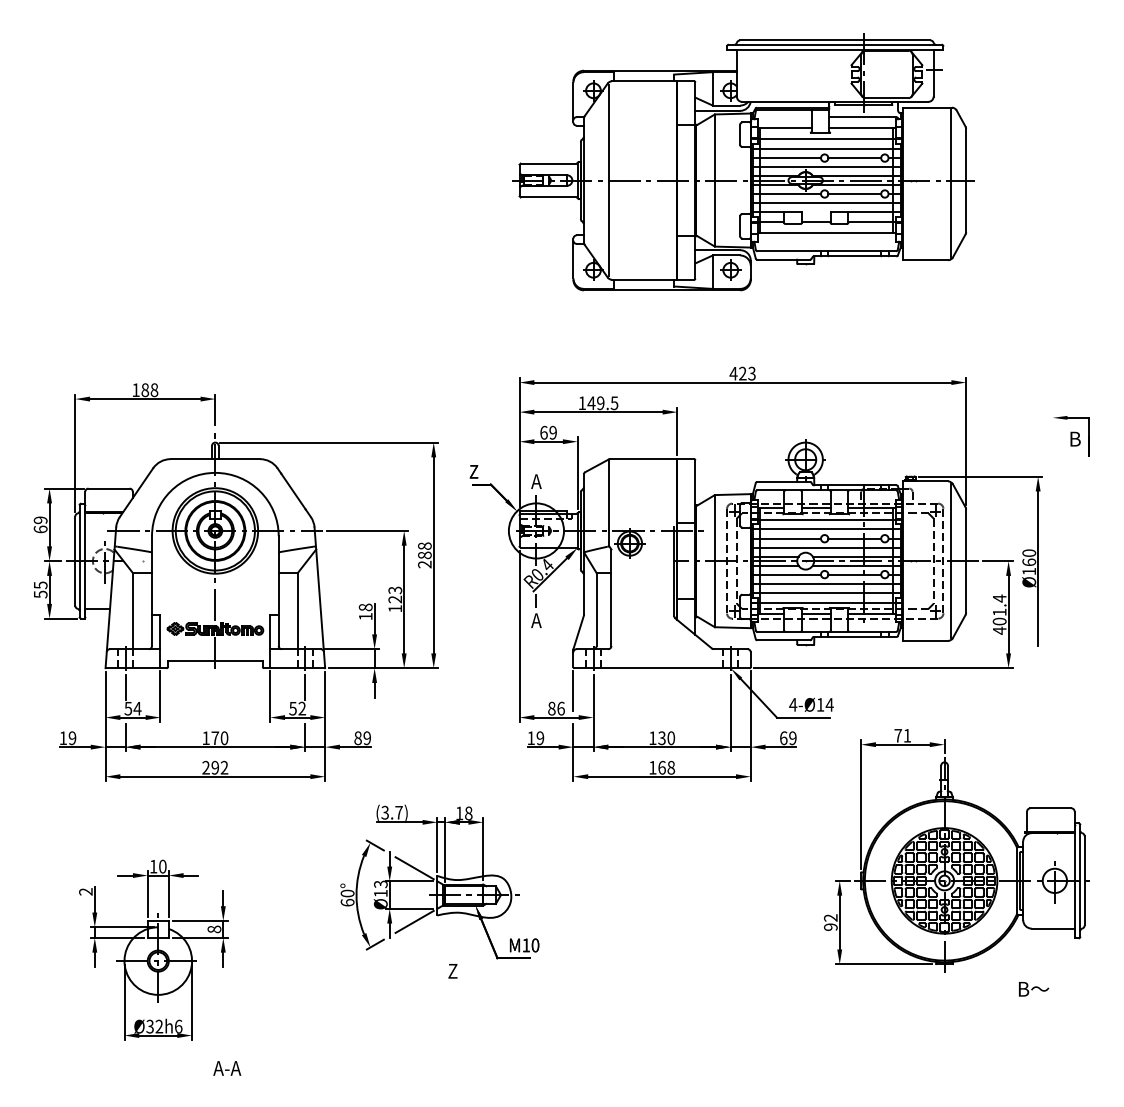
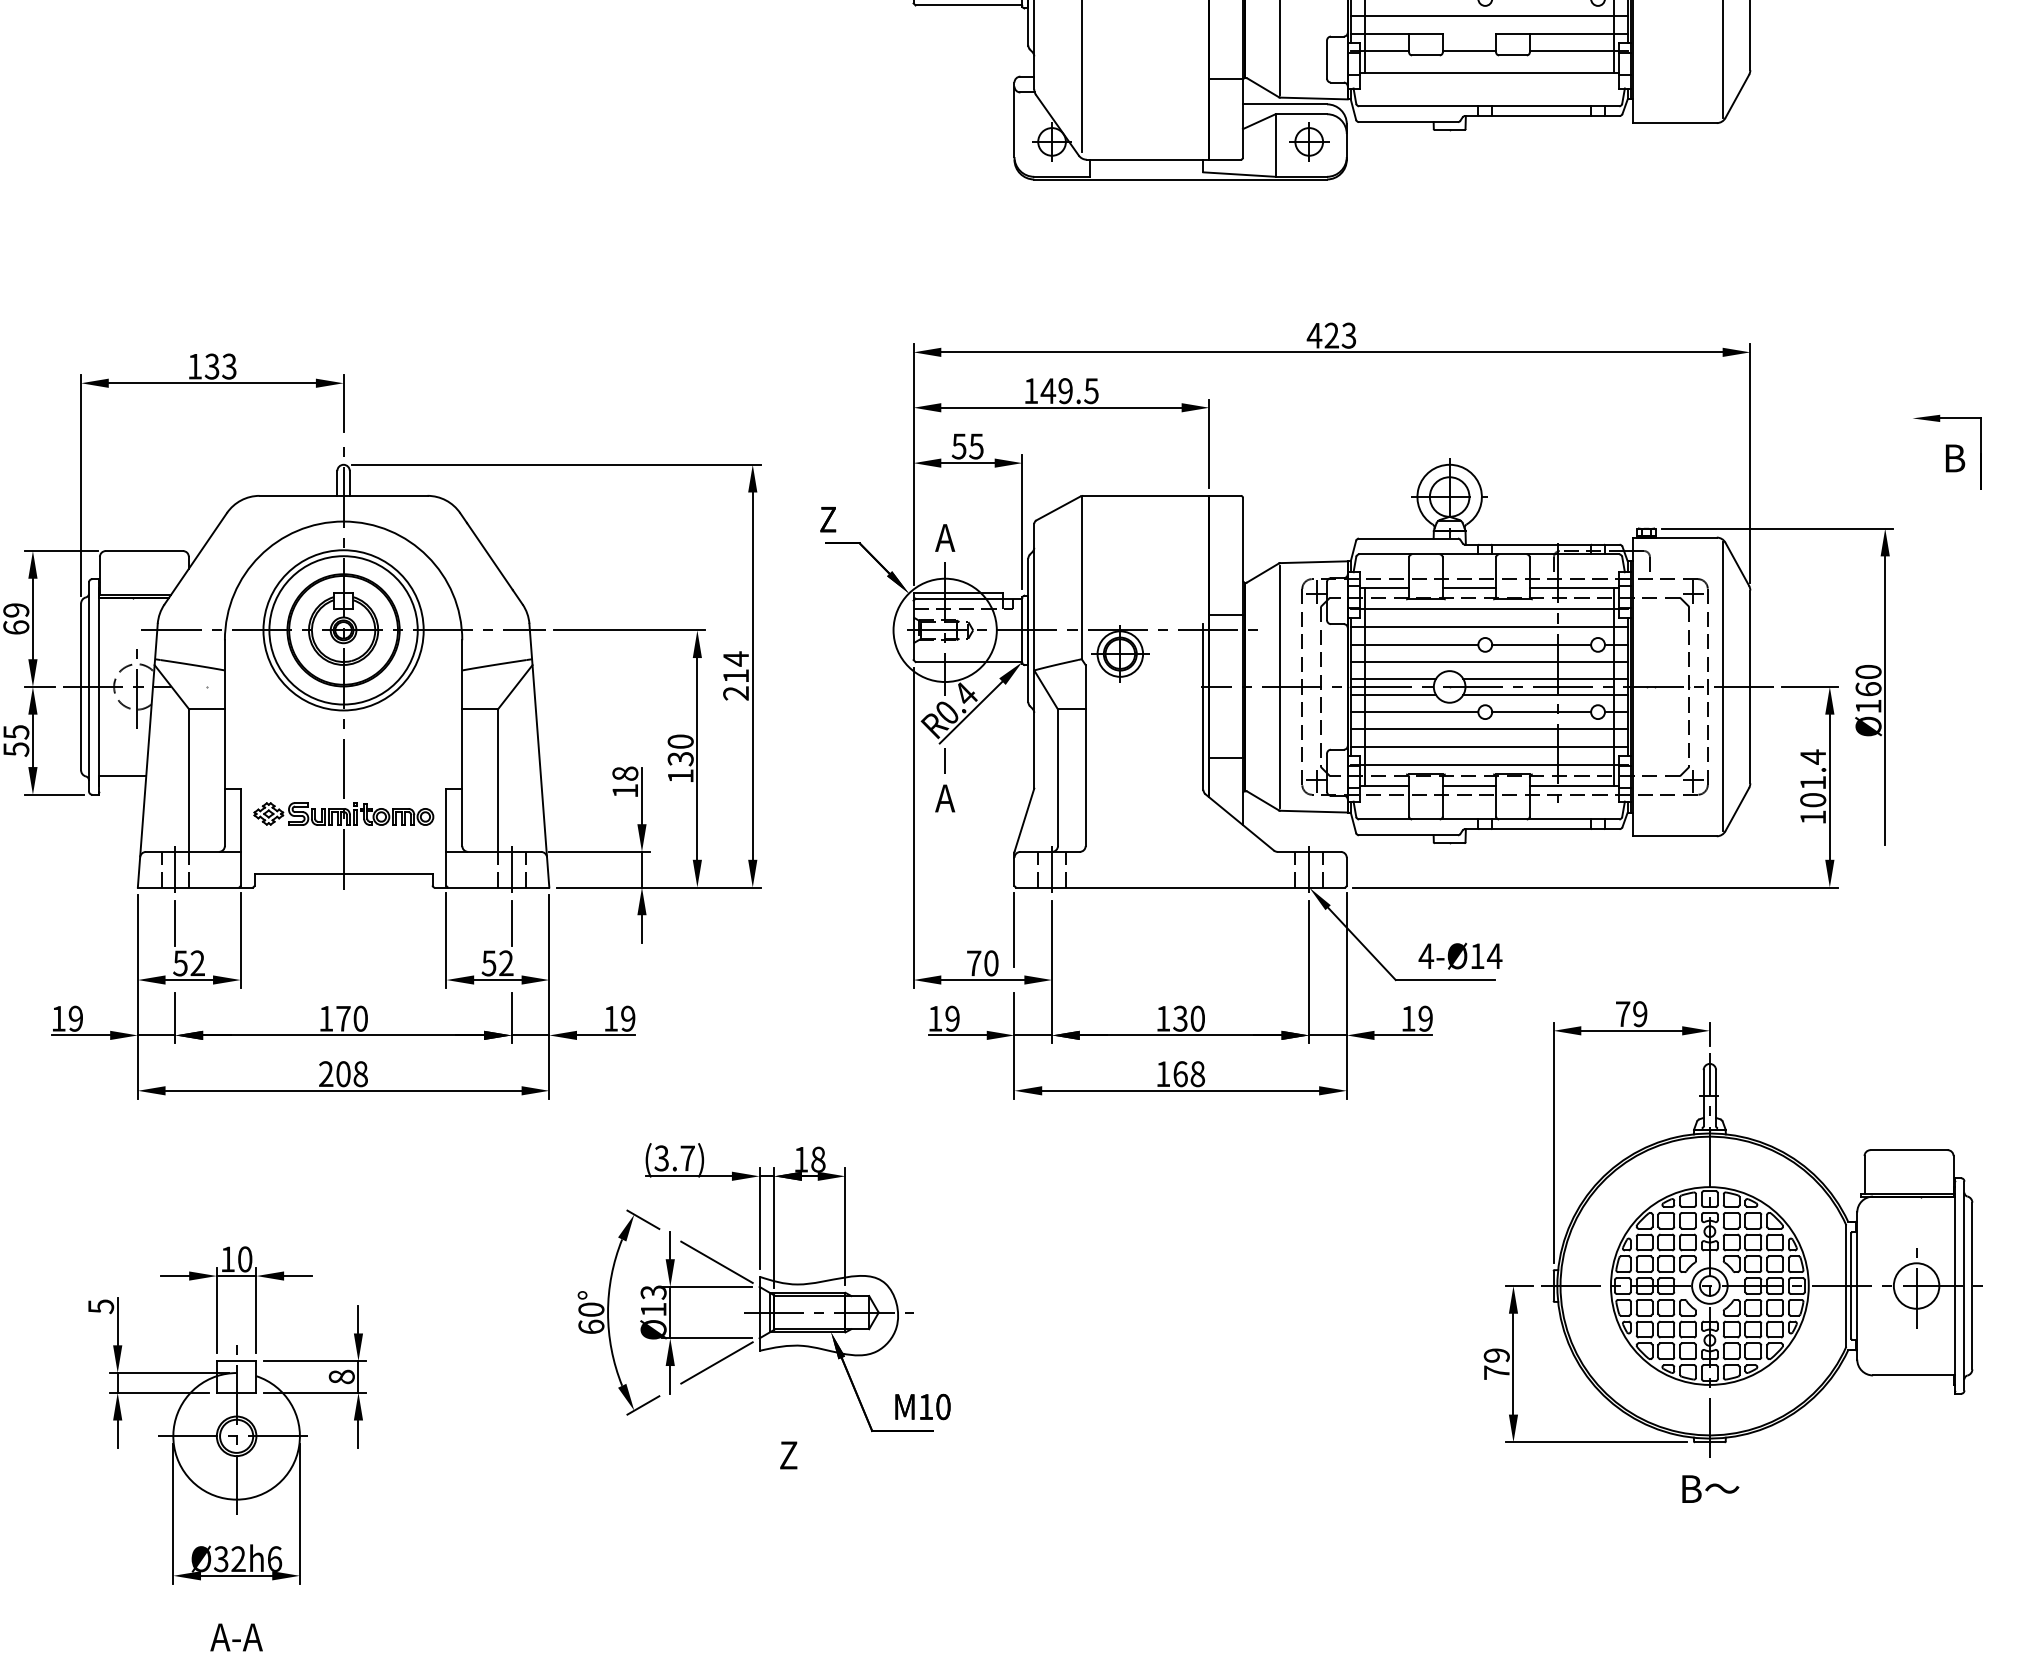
text: (149, 389) -> (220, 365), 188 -> 133
text: (548, 432) -> (967, 445), 69 -> 55
text: (424, 550) -> (735, 666), 288 -> 214
text: (395, 594) -> (681, 749), 123 -> 130
text: (999, 630) -> (1812, 816), 401.4 -> 101.4
text: (137, 708) -> (197, 963), 54 -> 52
text: (556, 708) -> (982, 963), 86 -> 70
text: (907, 735) -> (1640, 1013), 71 -> 79
text: (357, 738) -> (609, 1019), 89 -> 19
text: (783, 738) -> (1408, 1019), 69 -> 19
text: (219, 767) -> (351, 1073), 292 -> 208
text: (85, 891) -> (100, 1305), 2 -> 5
text: (830, 922) -> (1496, 1364), 92 -> 79
text: (1034, 989) -> (1711, 1489), moved
text: (227, 1068) -> (237, 1637), moved

